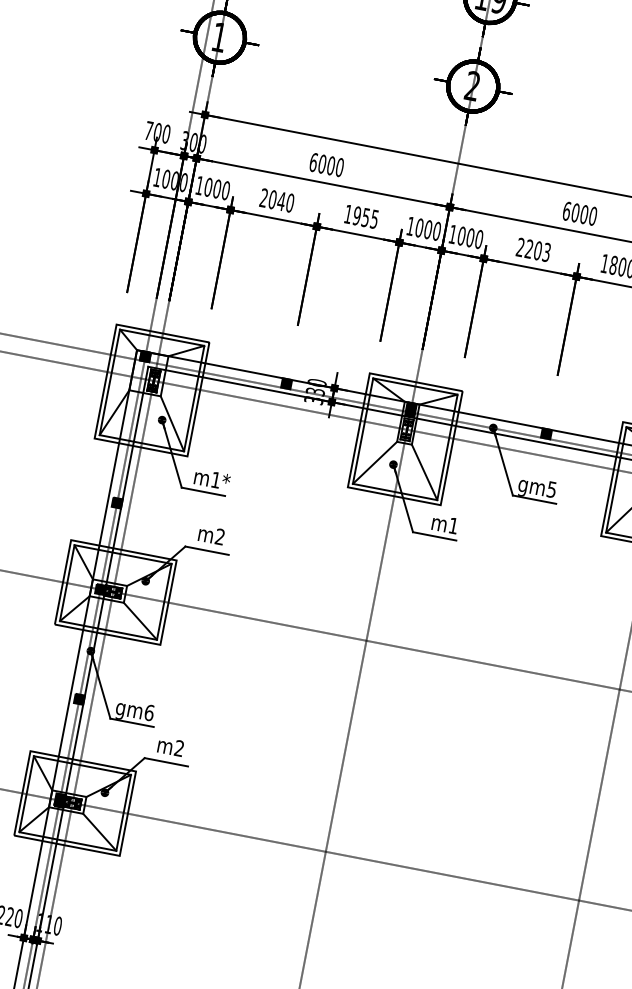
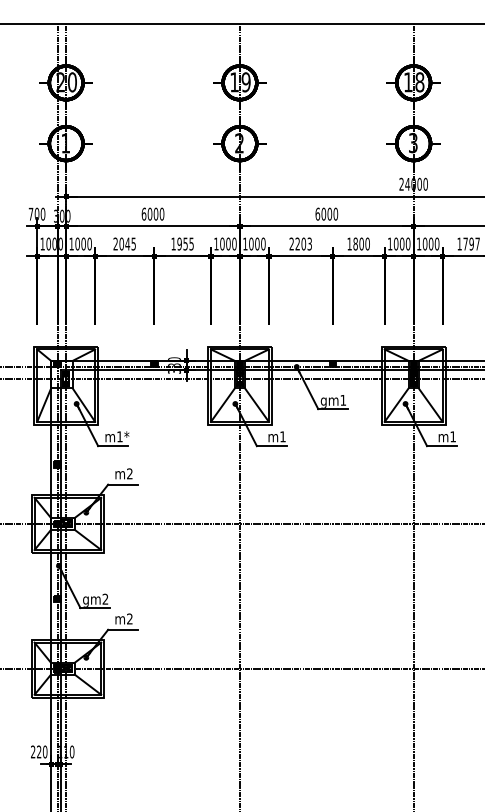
text: (290, 202) -> (133, 243), 2040 -> 2045
text: (552, 489) -> (343, 400), gm5 -> gm1
text: (149, 711) -> (105, 598), gm6 -> gm2

